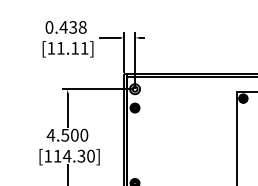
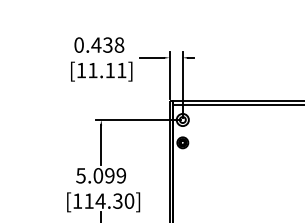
text: (67, 134) -> (101, 174), 4.500 -> 5.099

